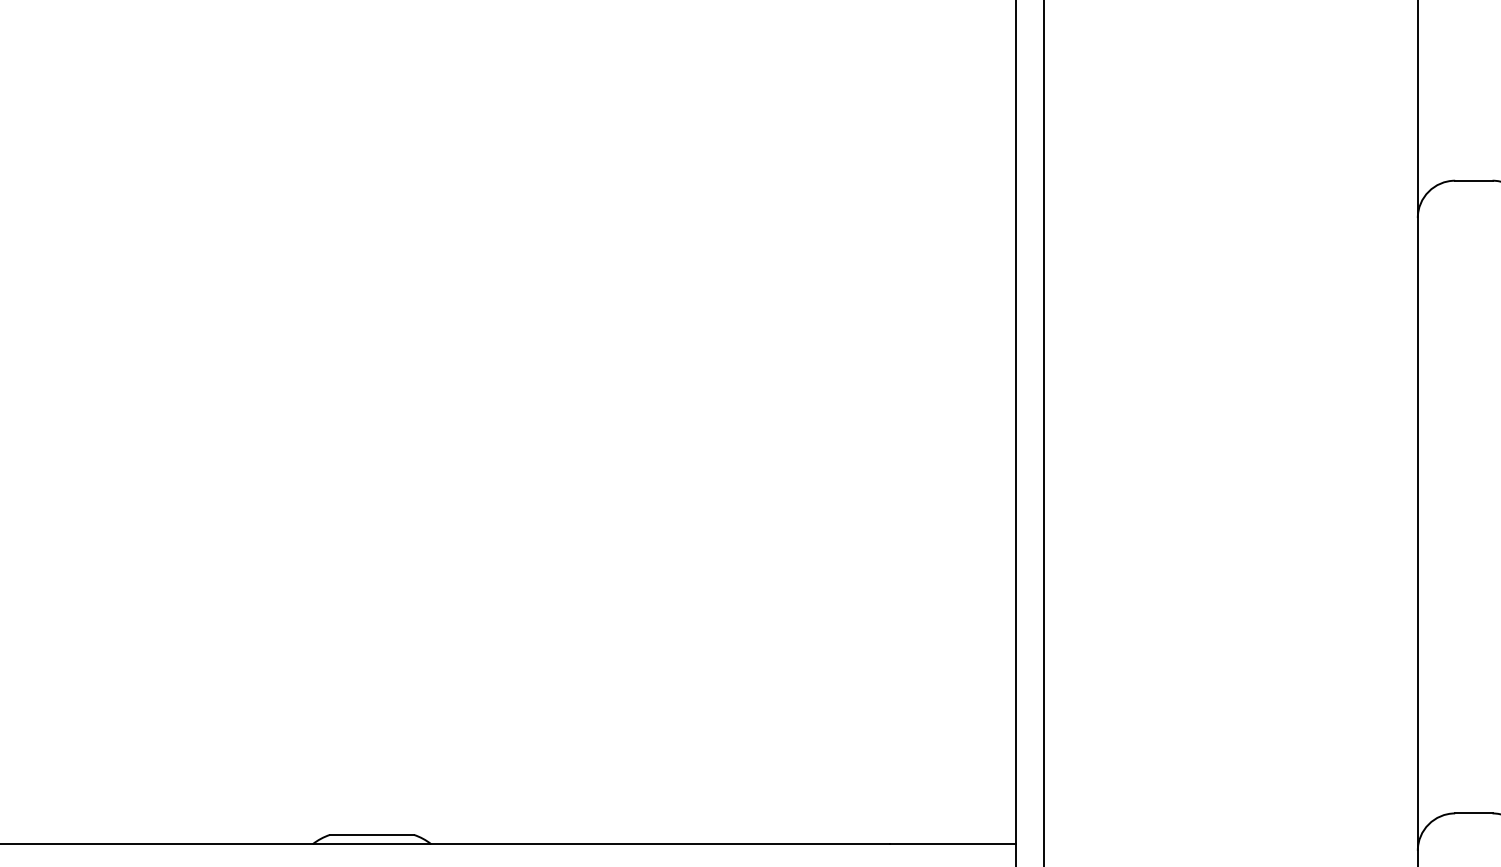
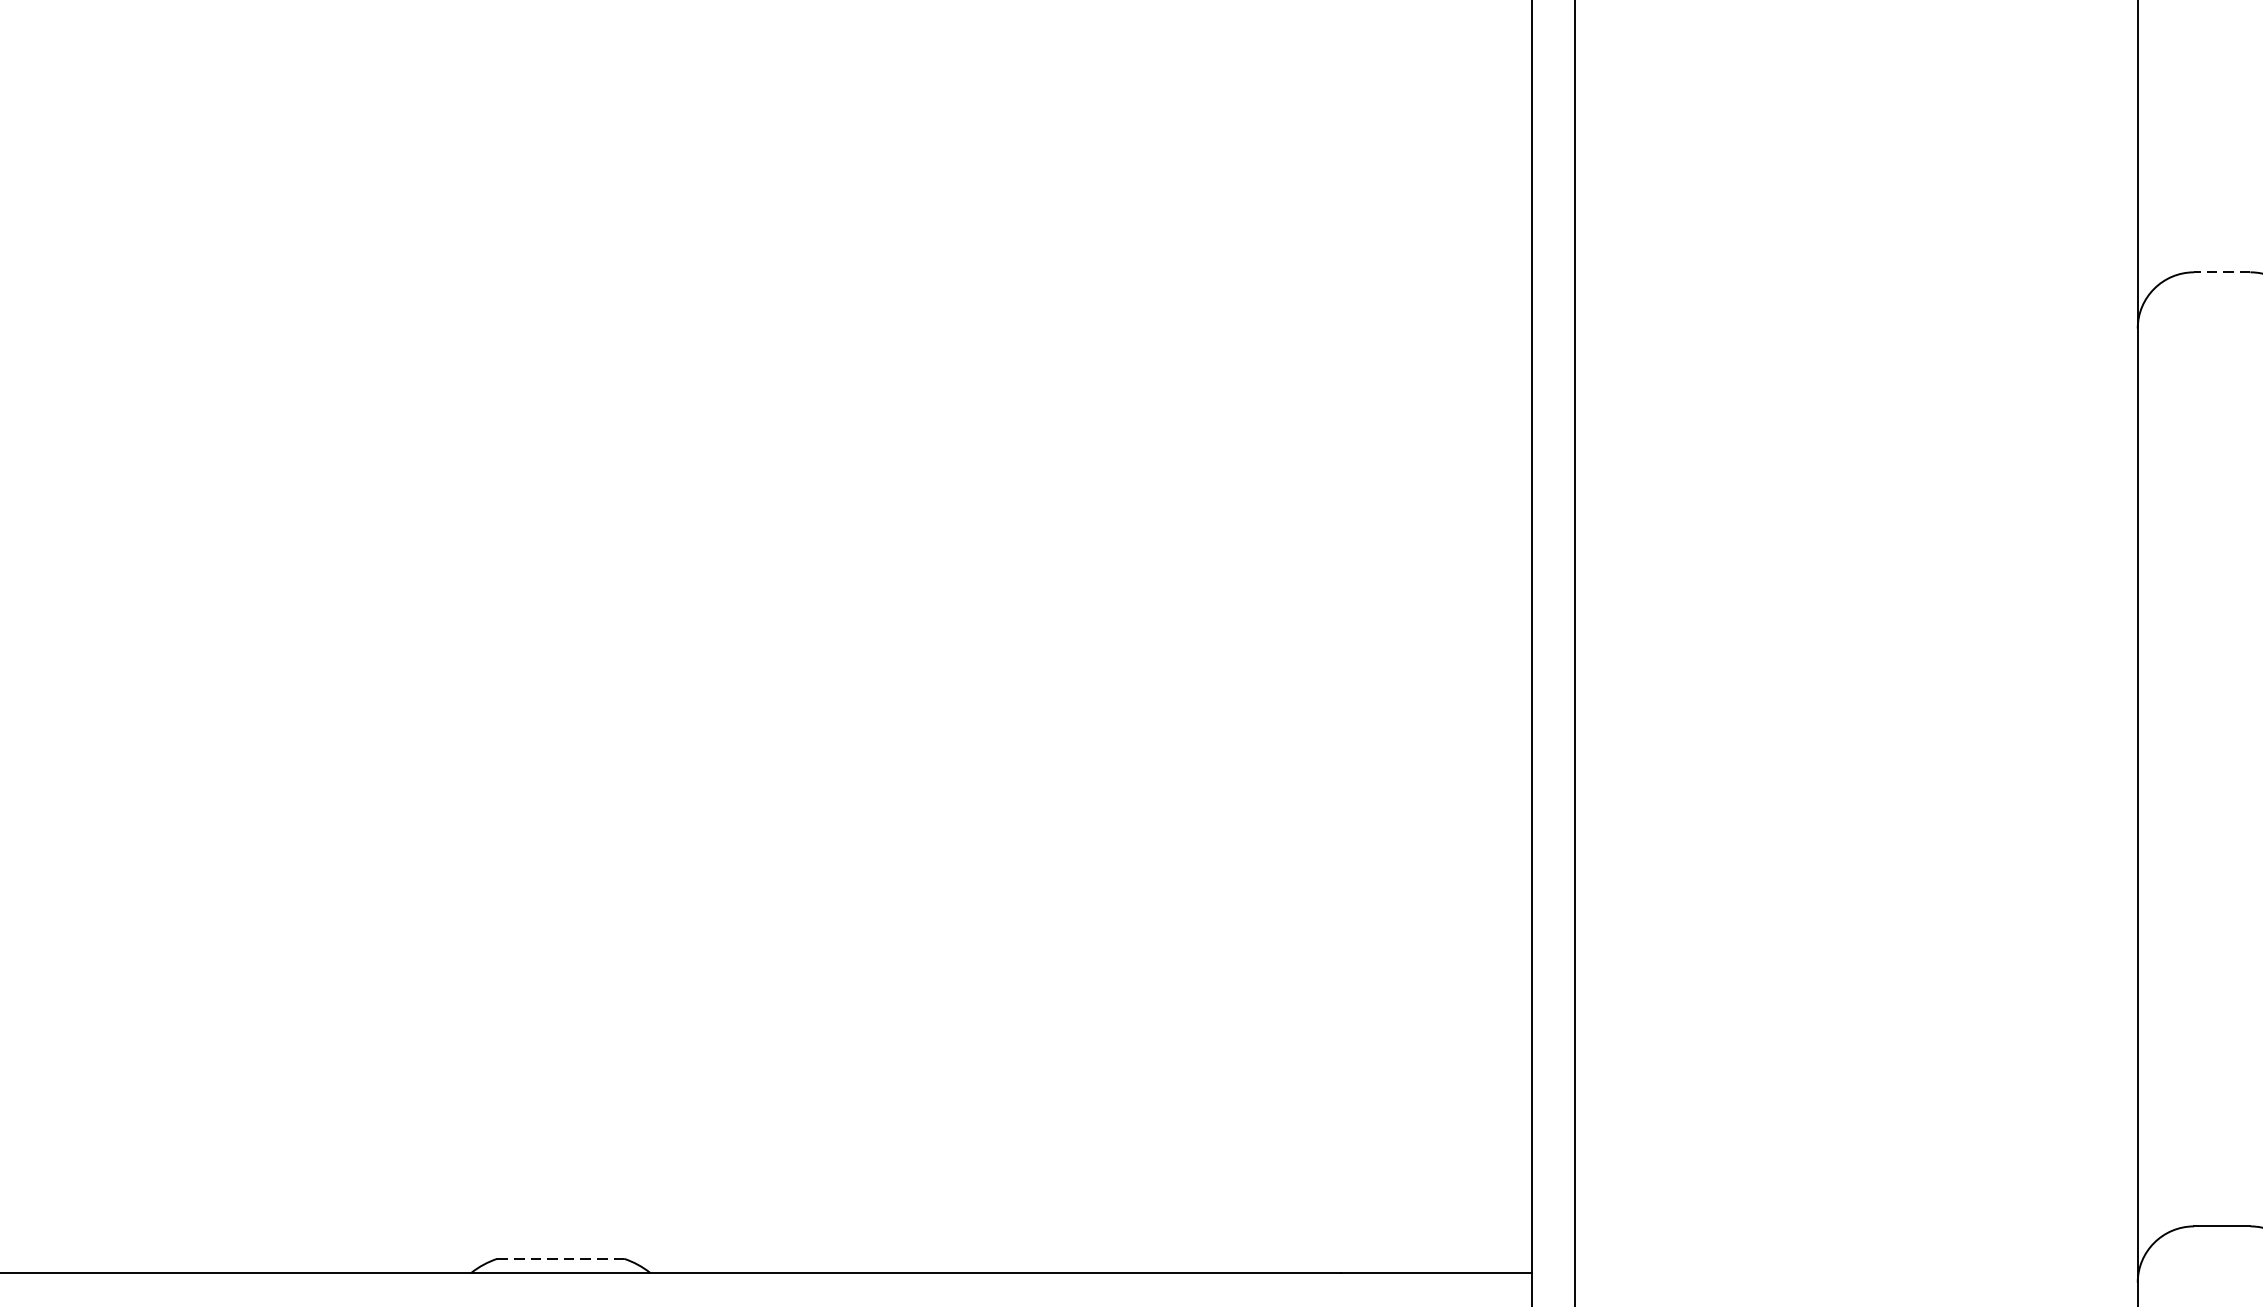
line: (1473, 180) -> (2221, 272), solid -> dashed
line: (371, 834) -> (560, 1258), solid -> dashed

